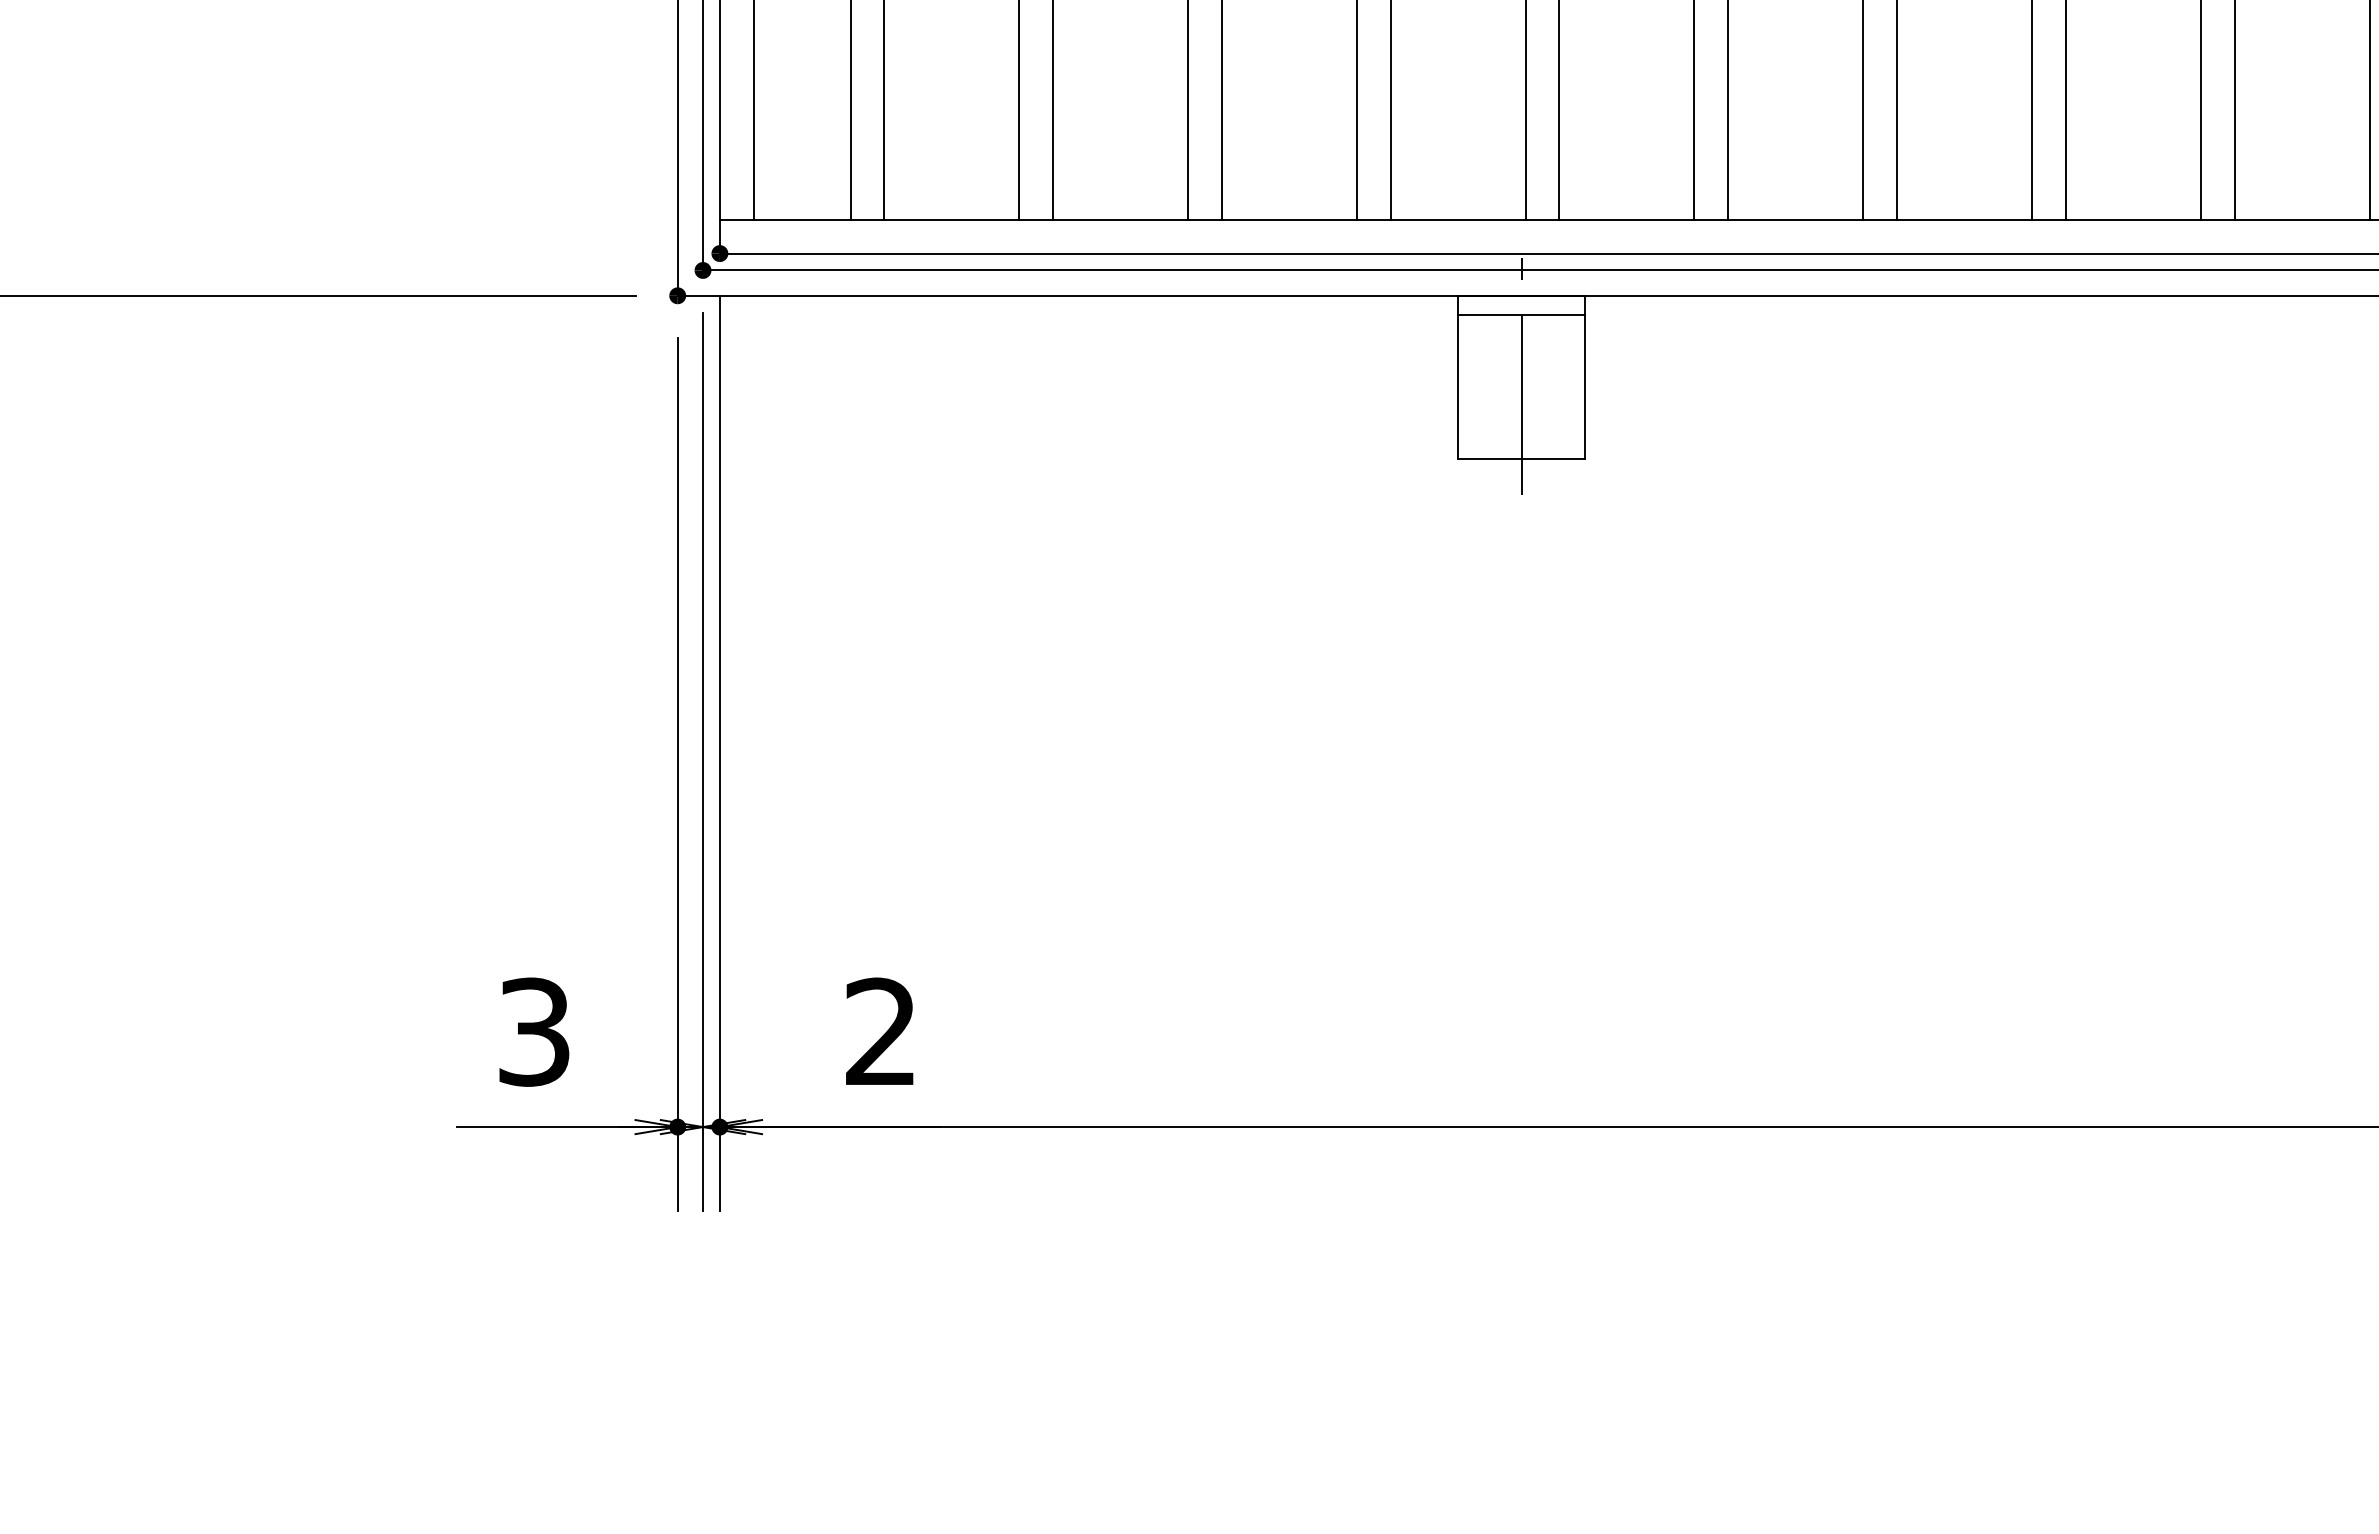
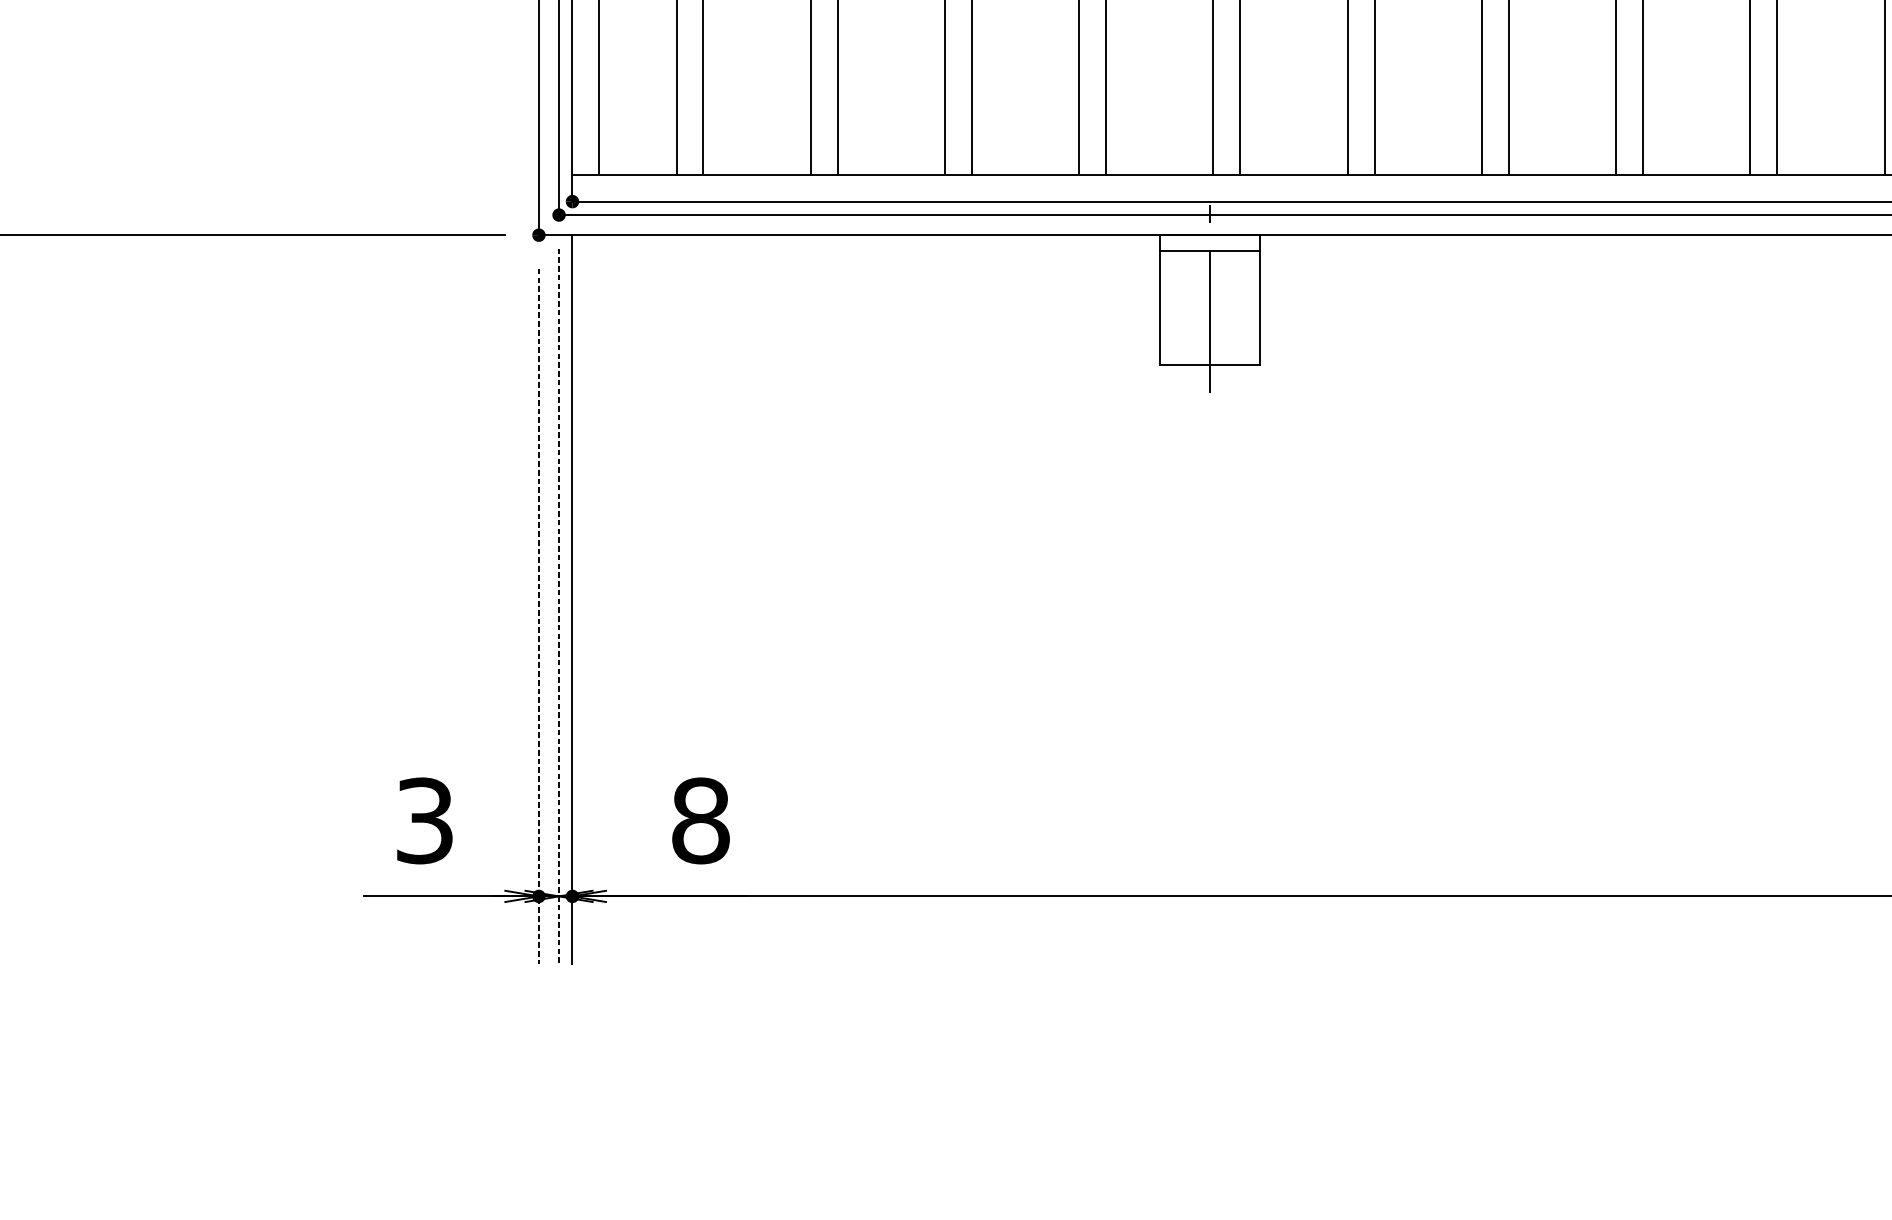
line: (703, 762) -> (559, 606), solid -> dashed
line: (677, 774) -> (538, 615), solid -> dashed
text: (881, 1031) -> (701, 820), 2 -> 8

